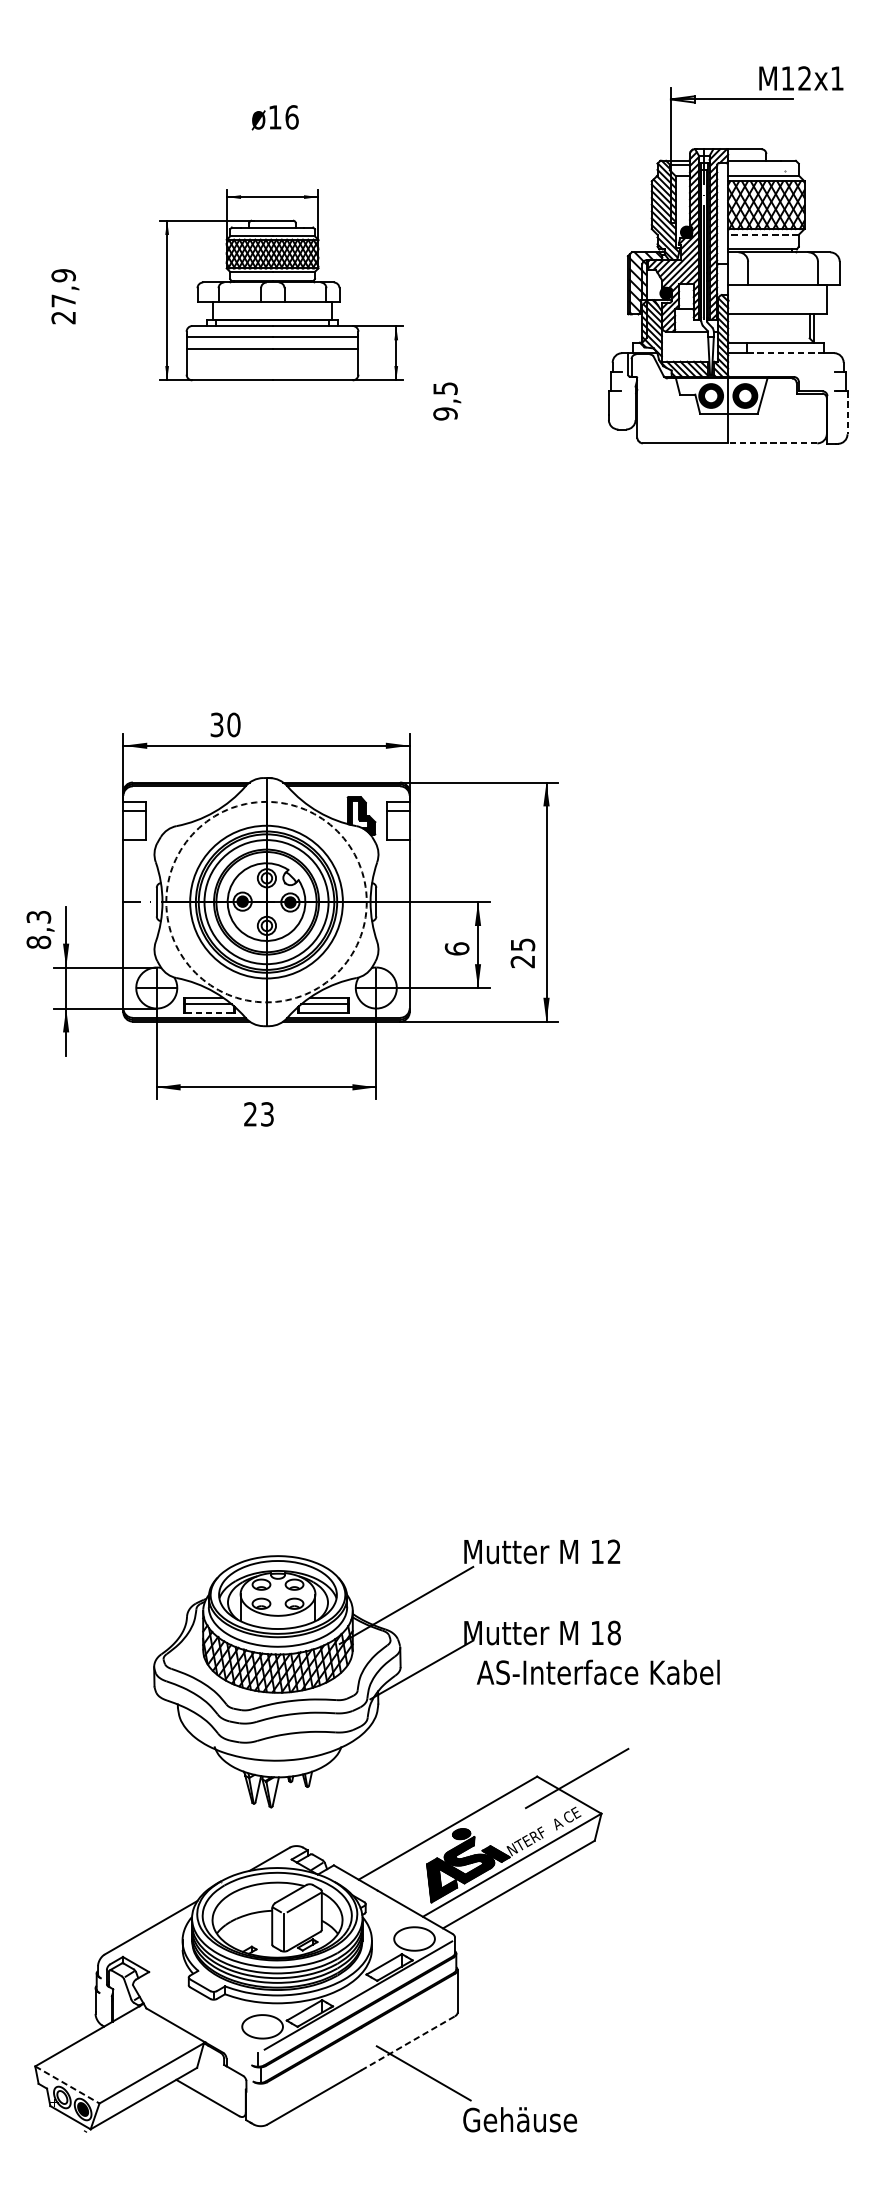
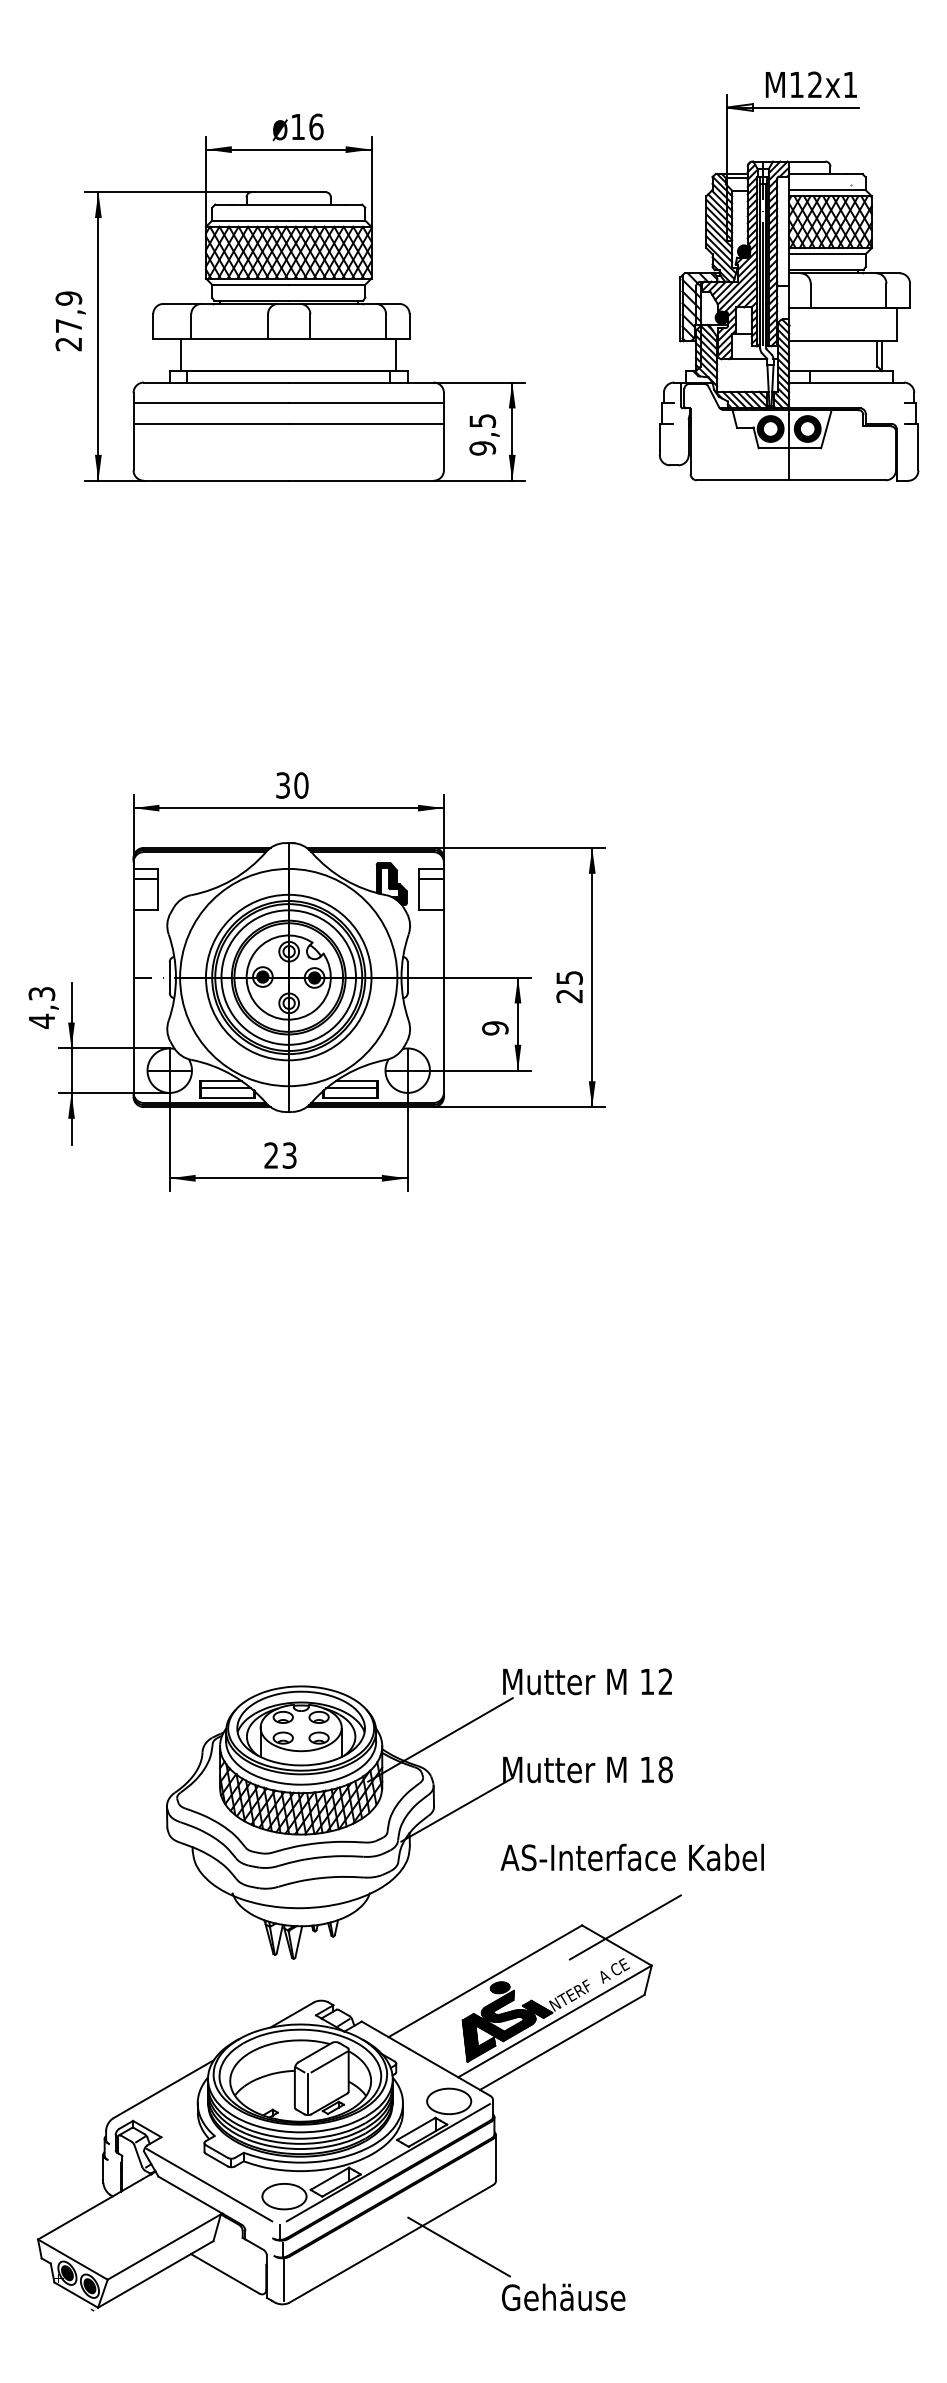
text: (800, 78) -> (810, 84), moved
line: (762, 235) -> (826, 254), dashed -> solid
part: (281, 284) -> (304, 308), size x1.67
line: (785, 353) -> (851, 382), dashed -> solid
line: (847, 413) -> (918, 447), dashed -> solid
line: (771, 443) -> (836, 480), dashed -> solid
text: (225, 724) -> (292, 785), moved
circle: (266, 902) -> (288, 977), dashed -> solid
text: (38, 941) -> (41, 1020), 8,3 -> 4,3
text: (457, 949) -> (495, 1028), 6 -> 9
text: (522, 953) -> (569, 987), moved
line: (209, 1012) -> (226, 1097), dashed -> solid
text: (258, 1114) -> (280, 1155), moved
text: (597, 1672) -> (631, 1857), moved
line: (193, 2016) -> (209, 2185), added
line: (408, 2043) -> (442, 2214), dashed -> solid
line: (67, 2084) -> (73, 2259), dashed -> solid
fill: (62, 2097) -> (67, 2273), added
line: (261, 2104) -> (283, 2280), added

